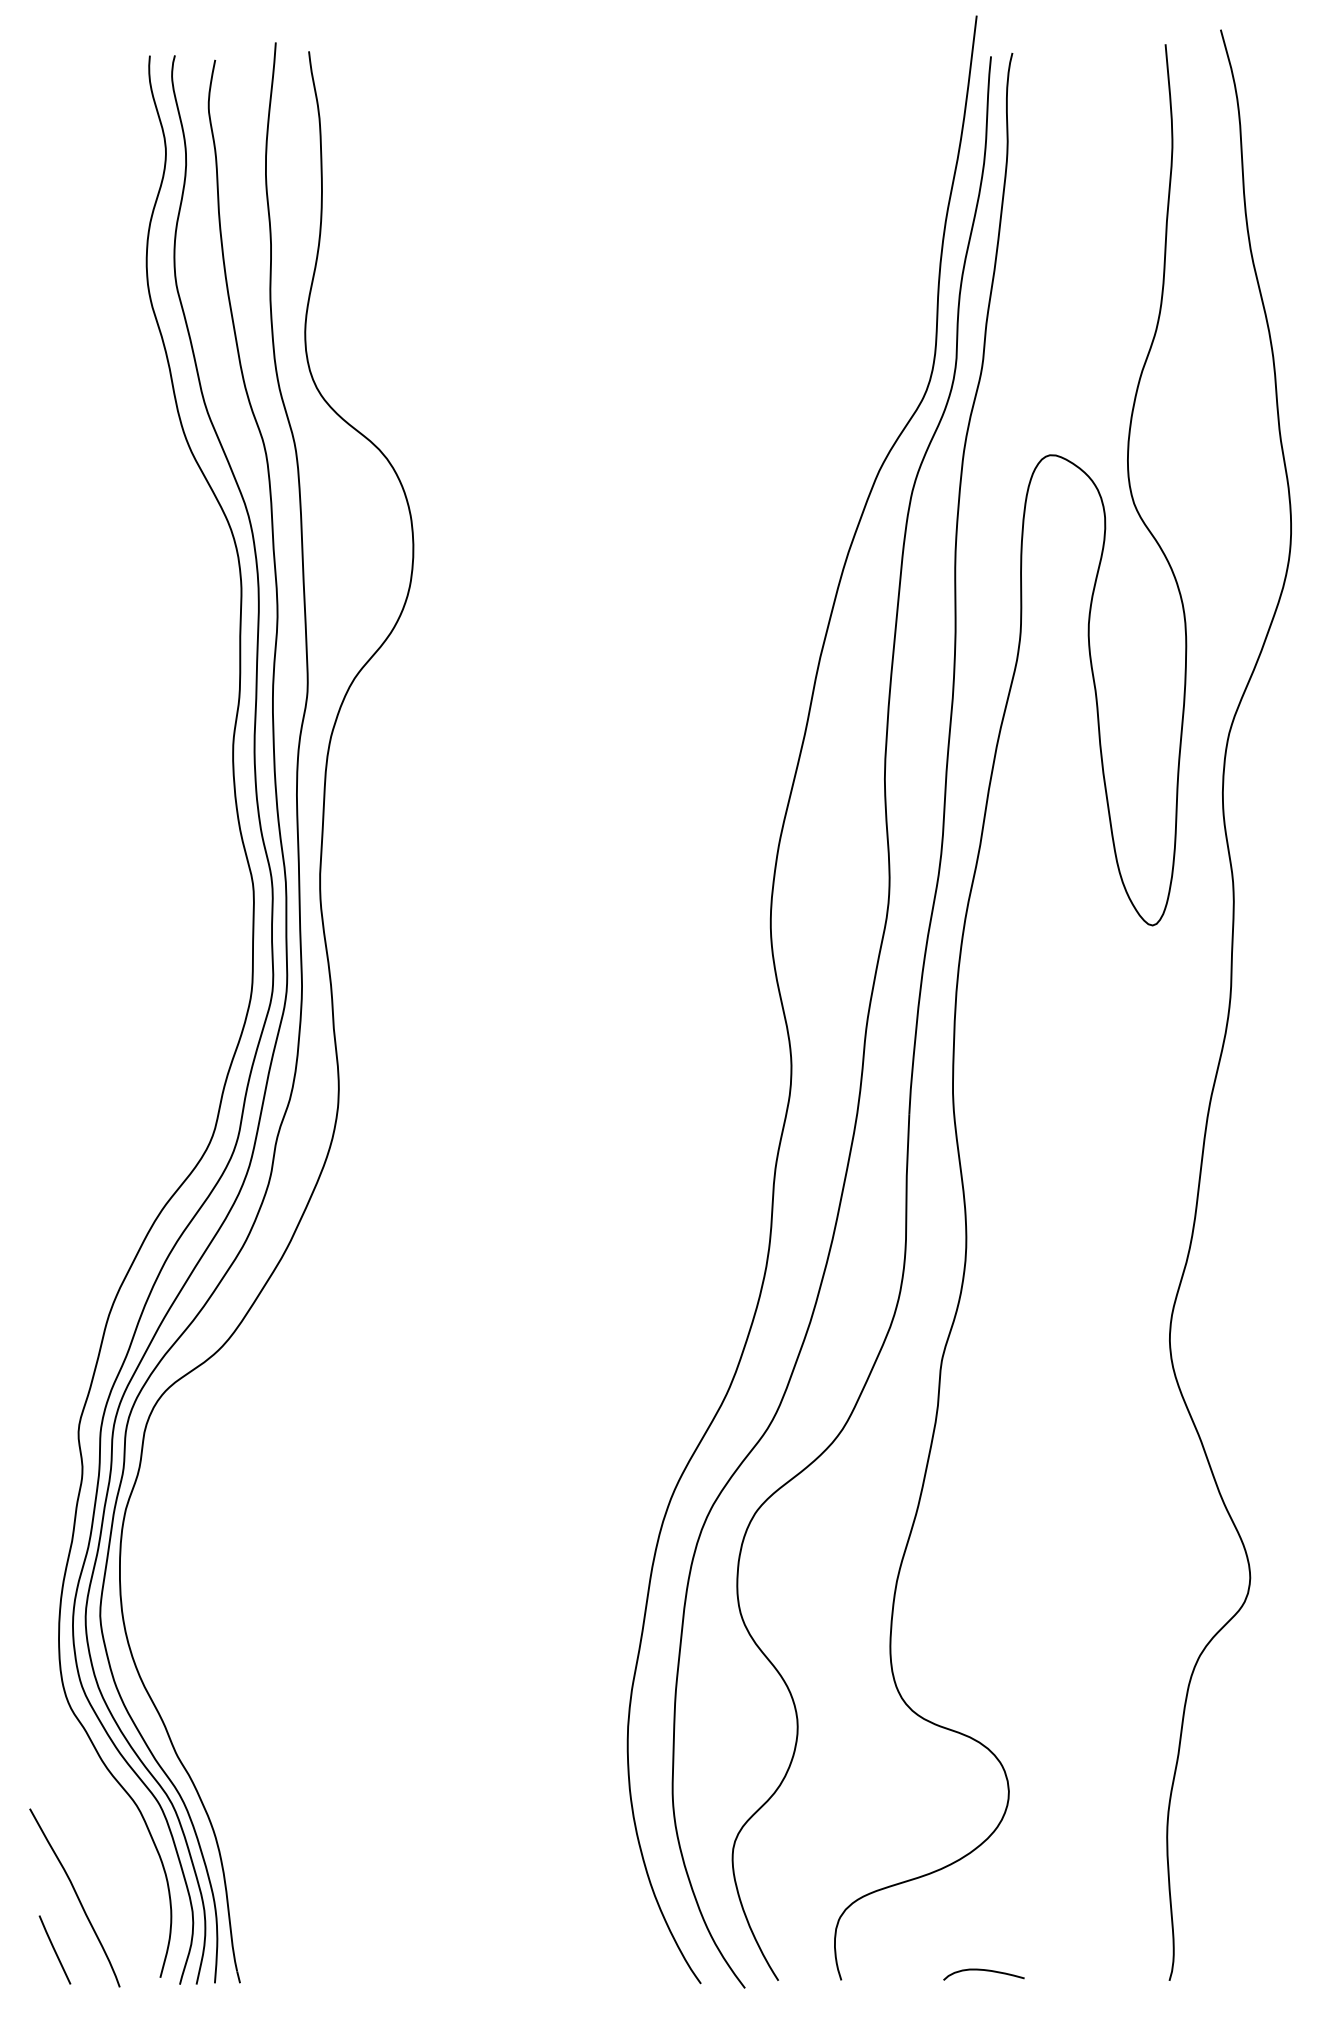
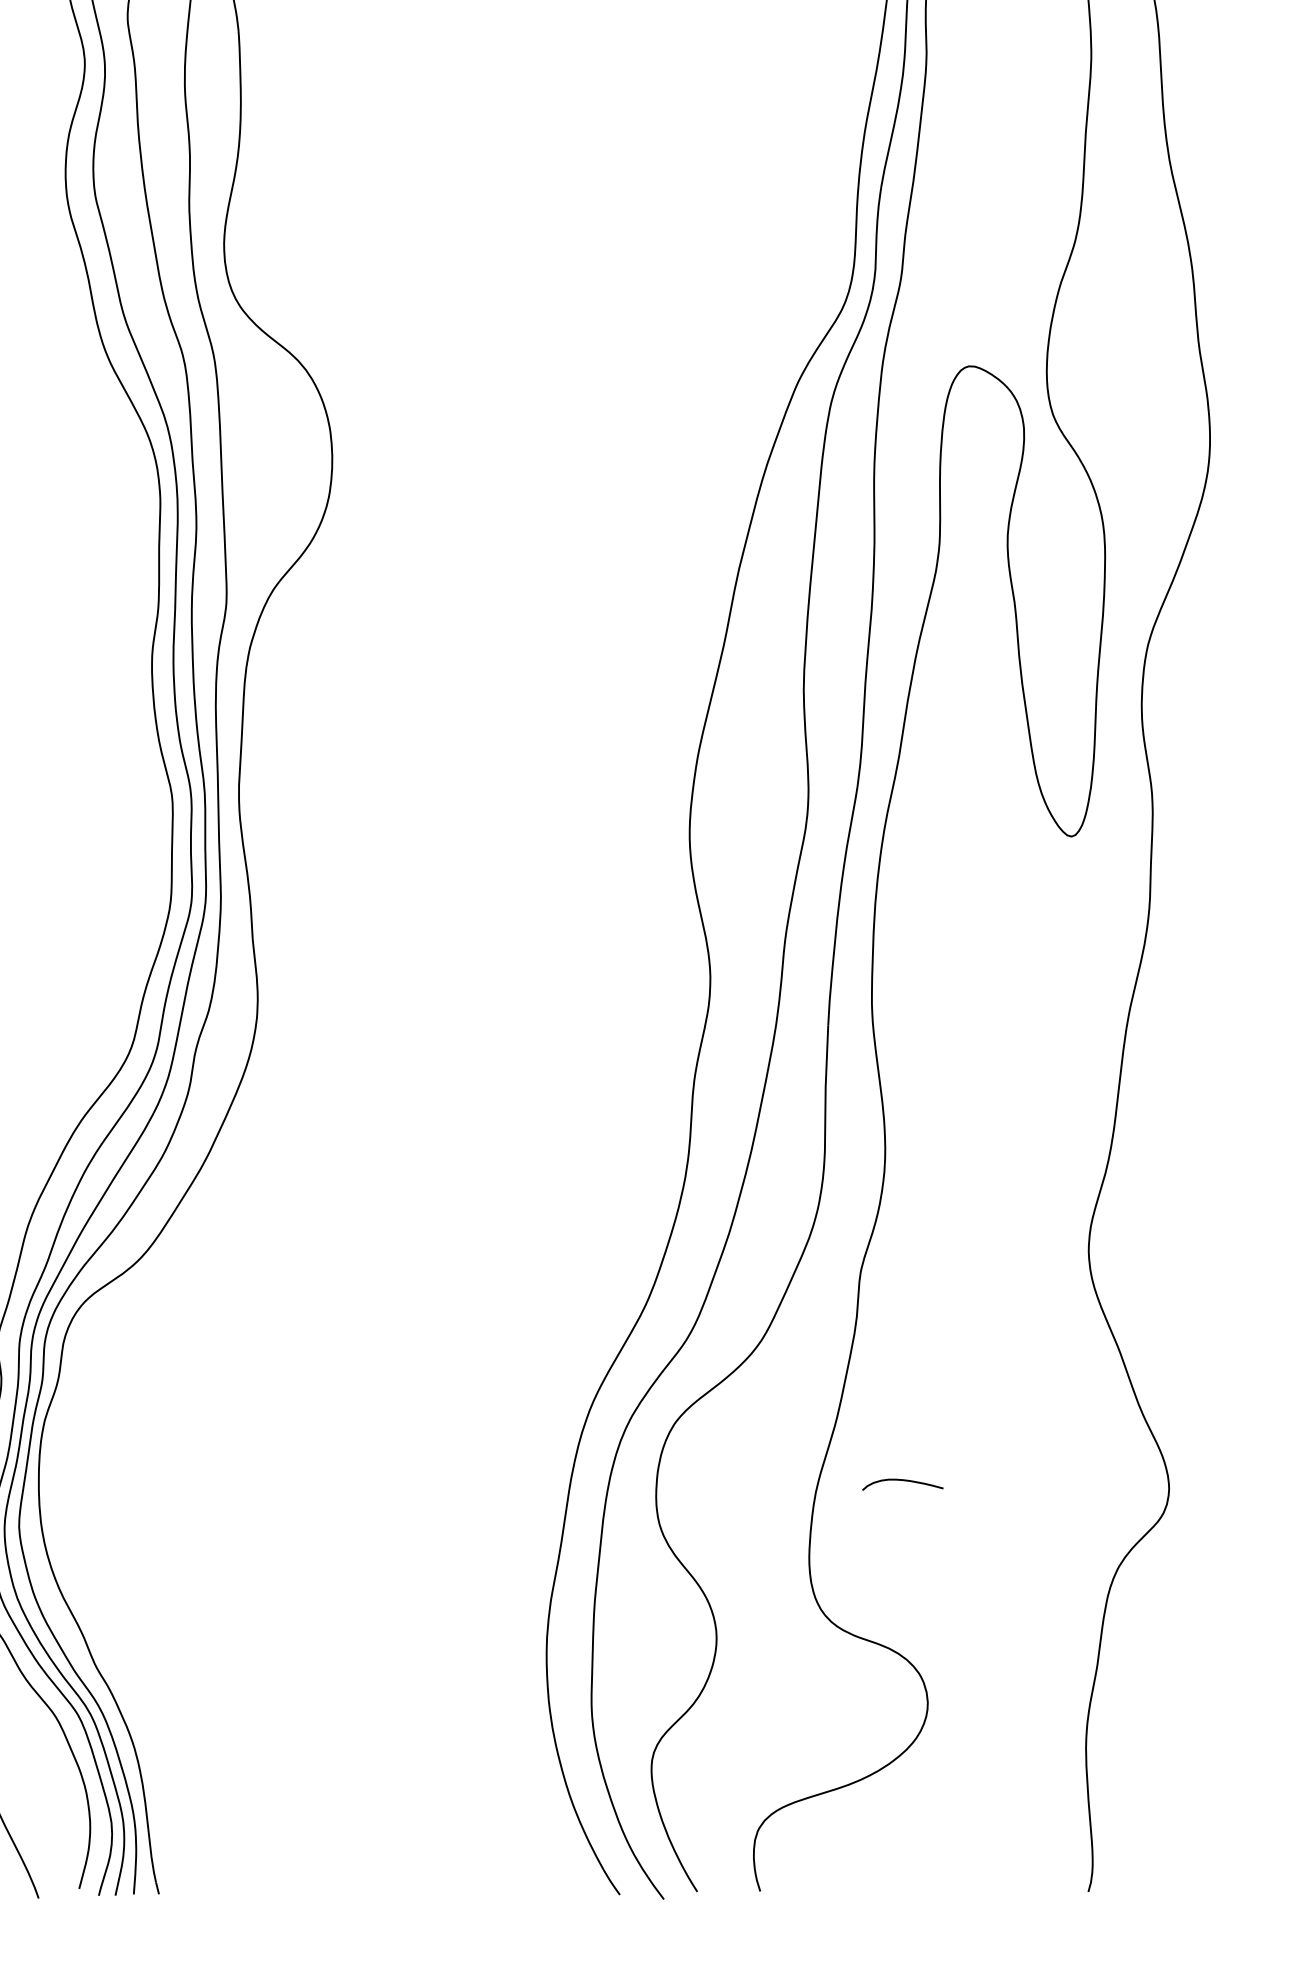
curve: (985, 1971) -> (904, 1481), moved

